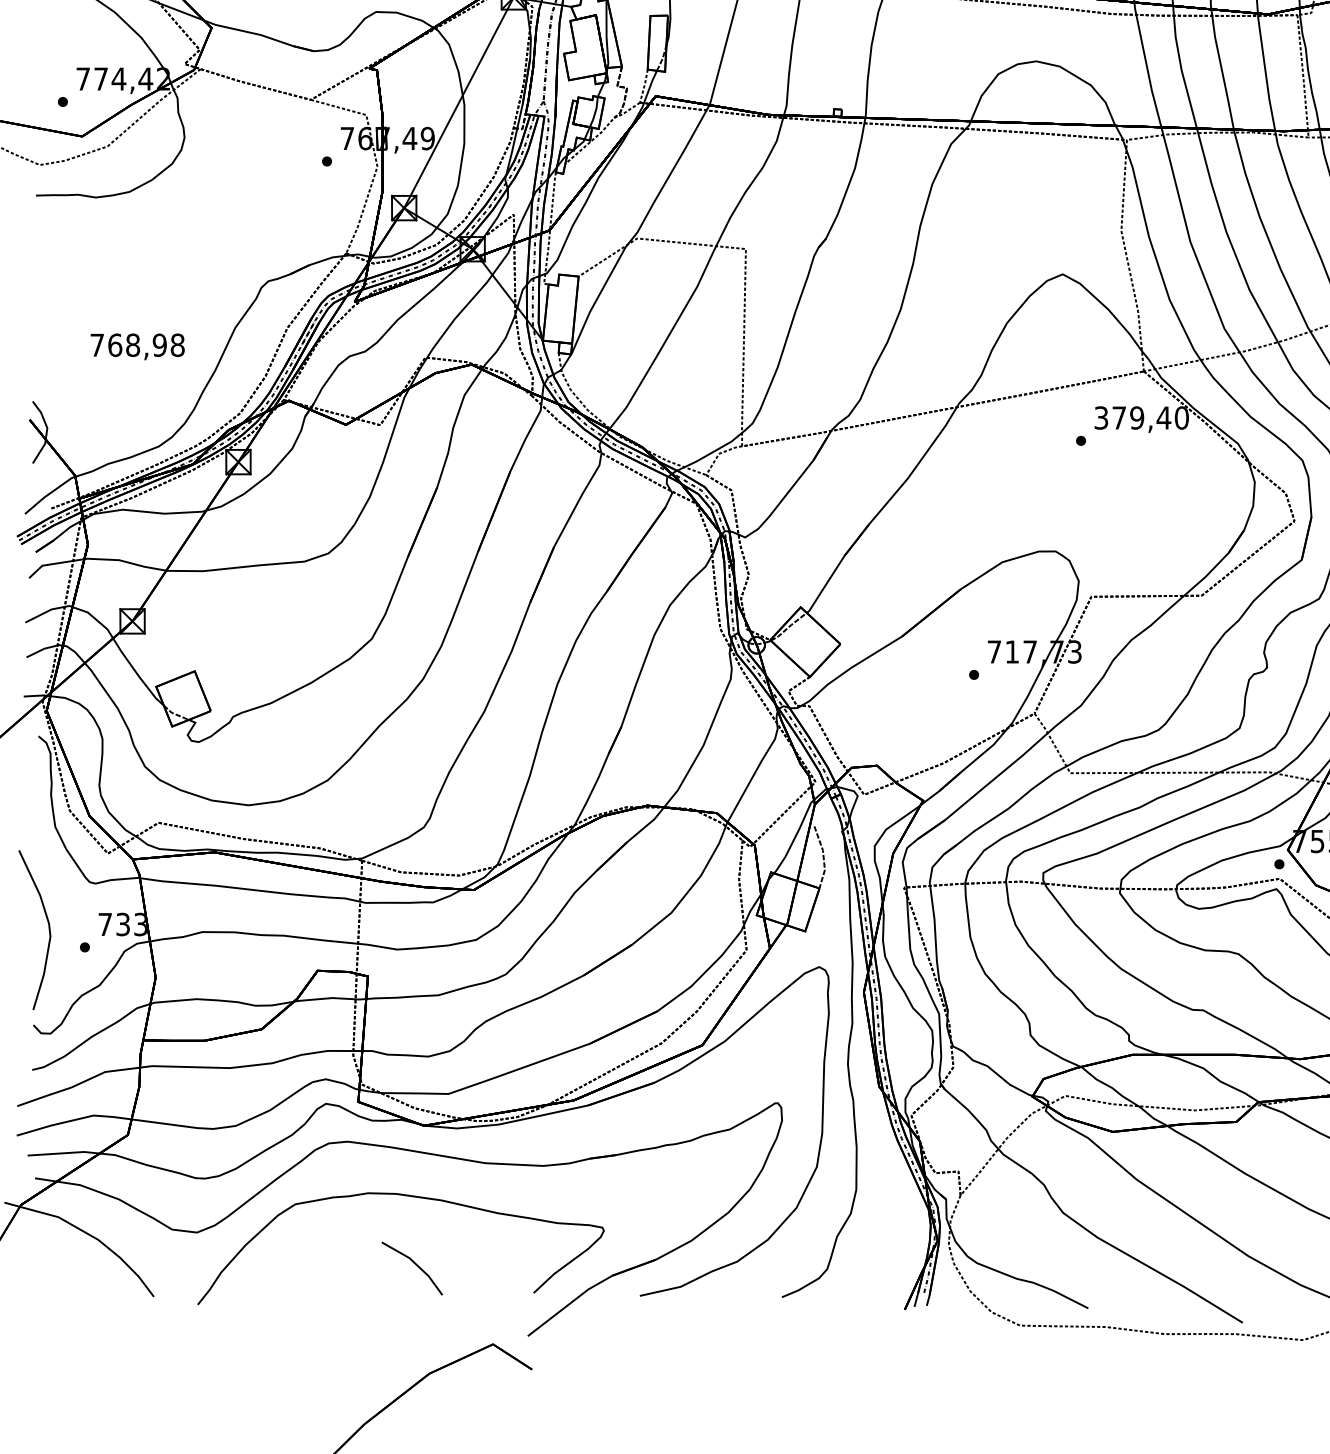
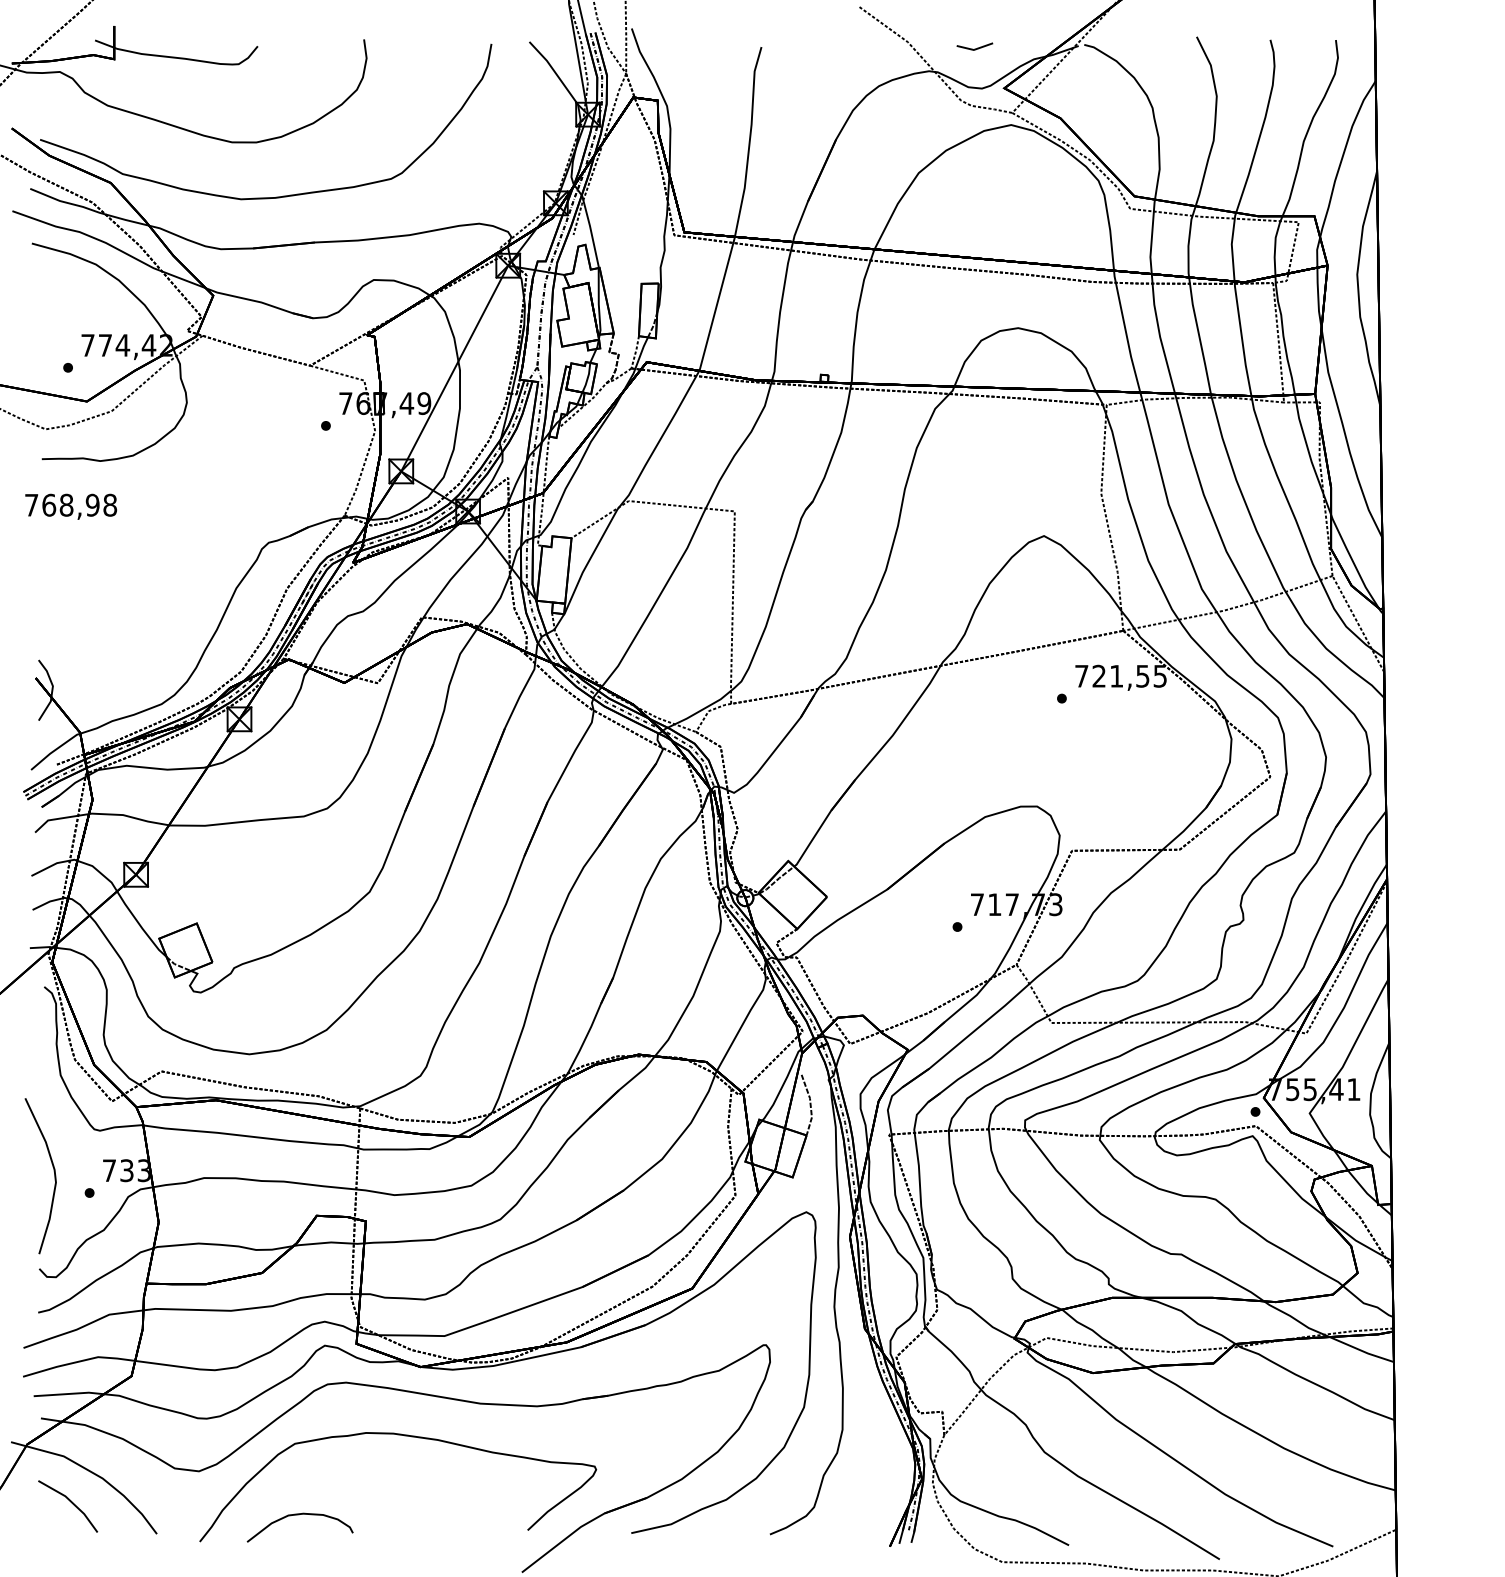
text: (138, 346) -> (71, 506), moved
text: (1142, 417) -> (1121, 675), 379,40 -> 721,55
line: (415, 1265) -> (71, 1503), moved
curve: (299, 1277) -> (299, 1515), added

